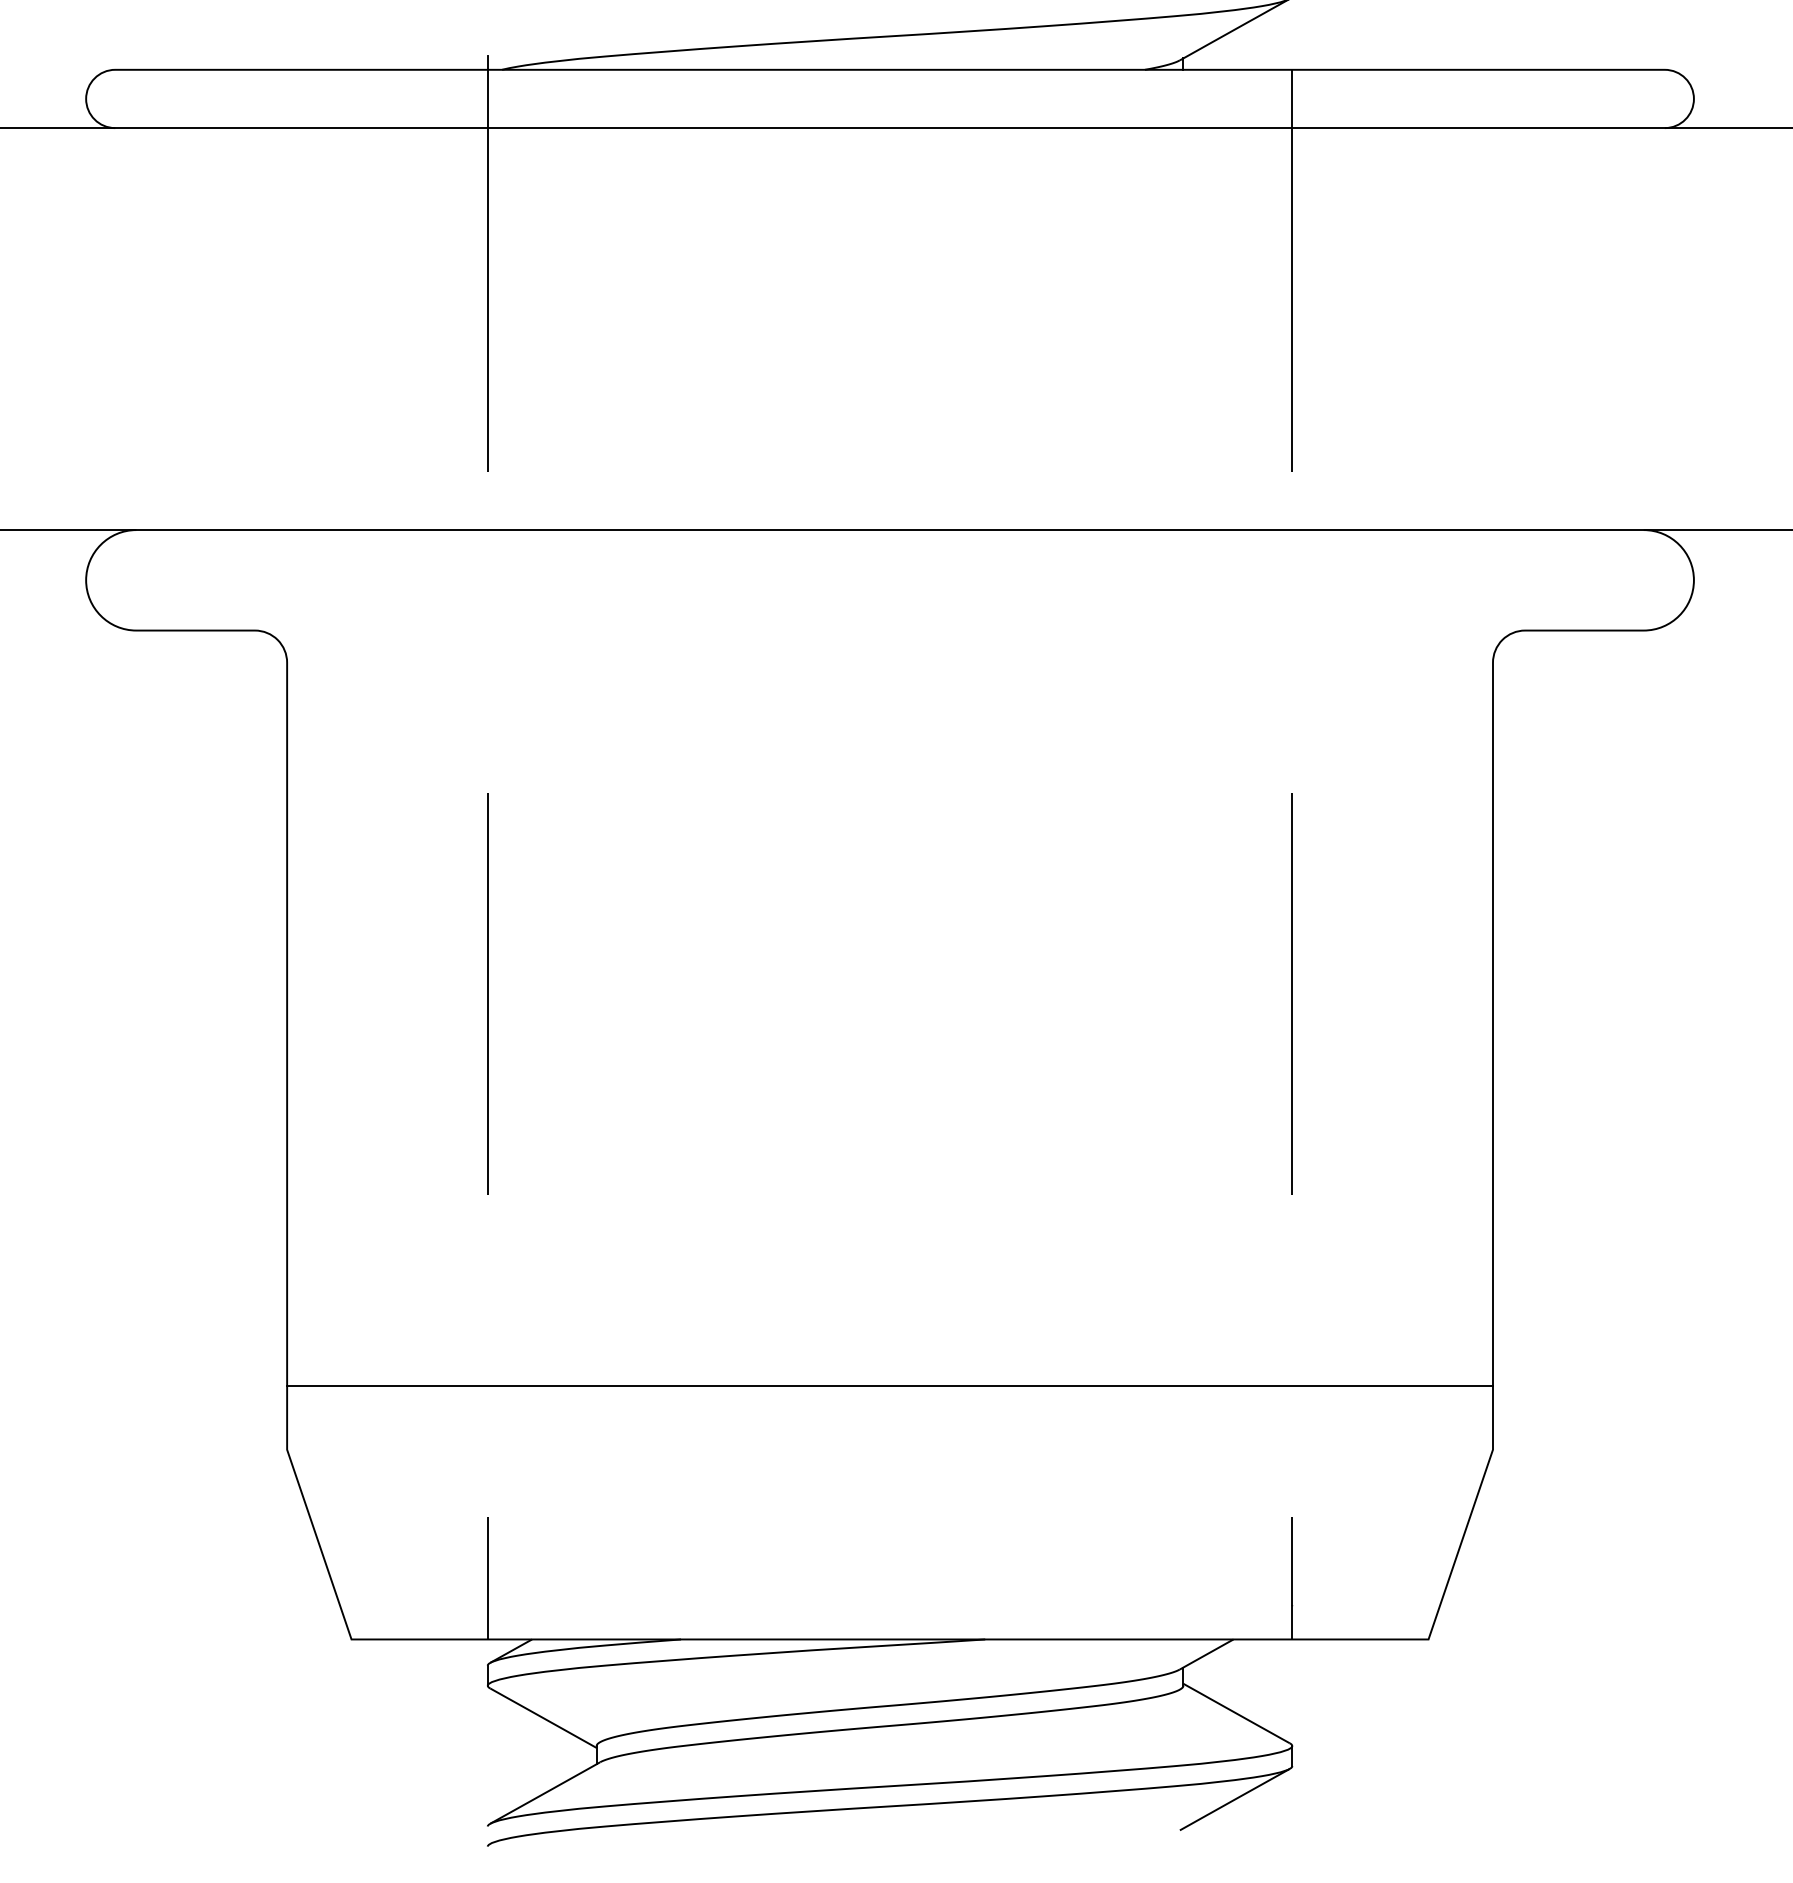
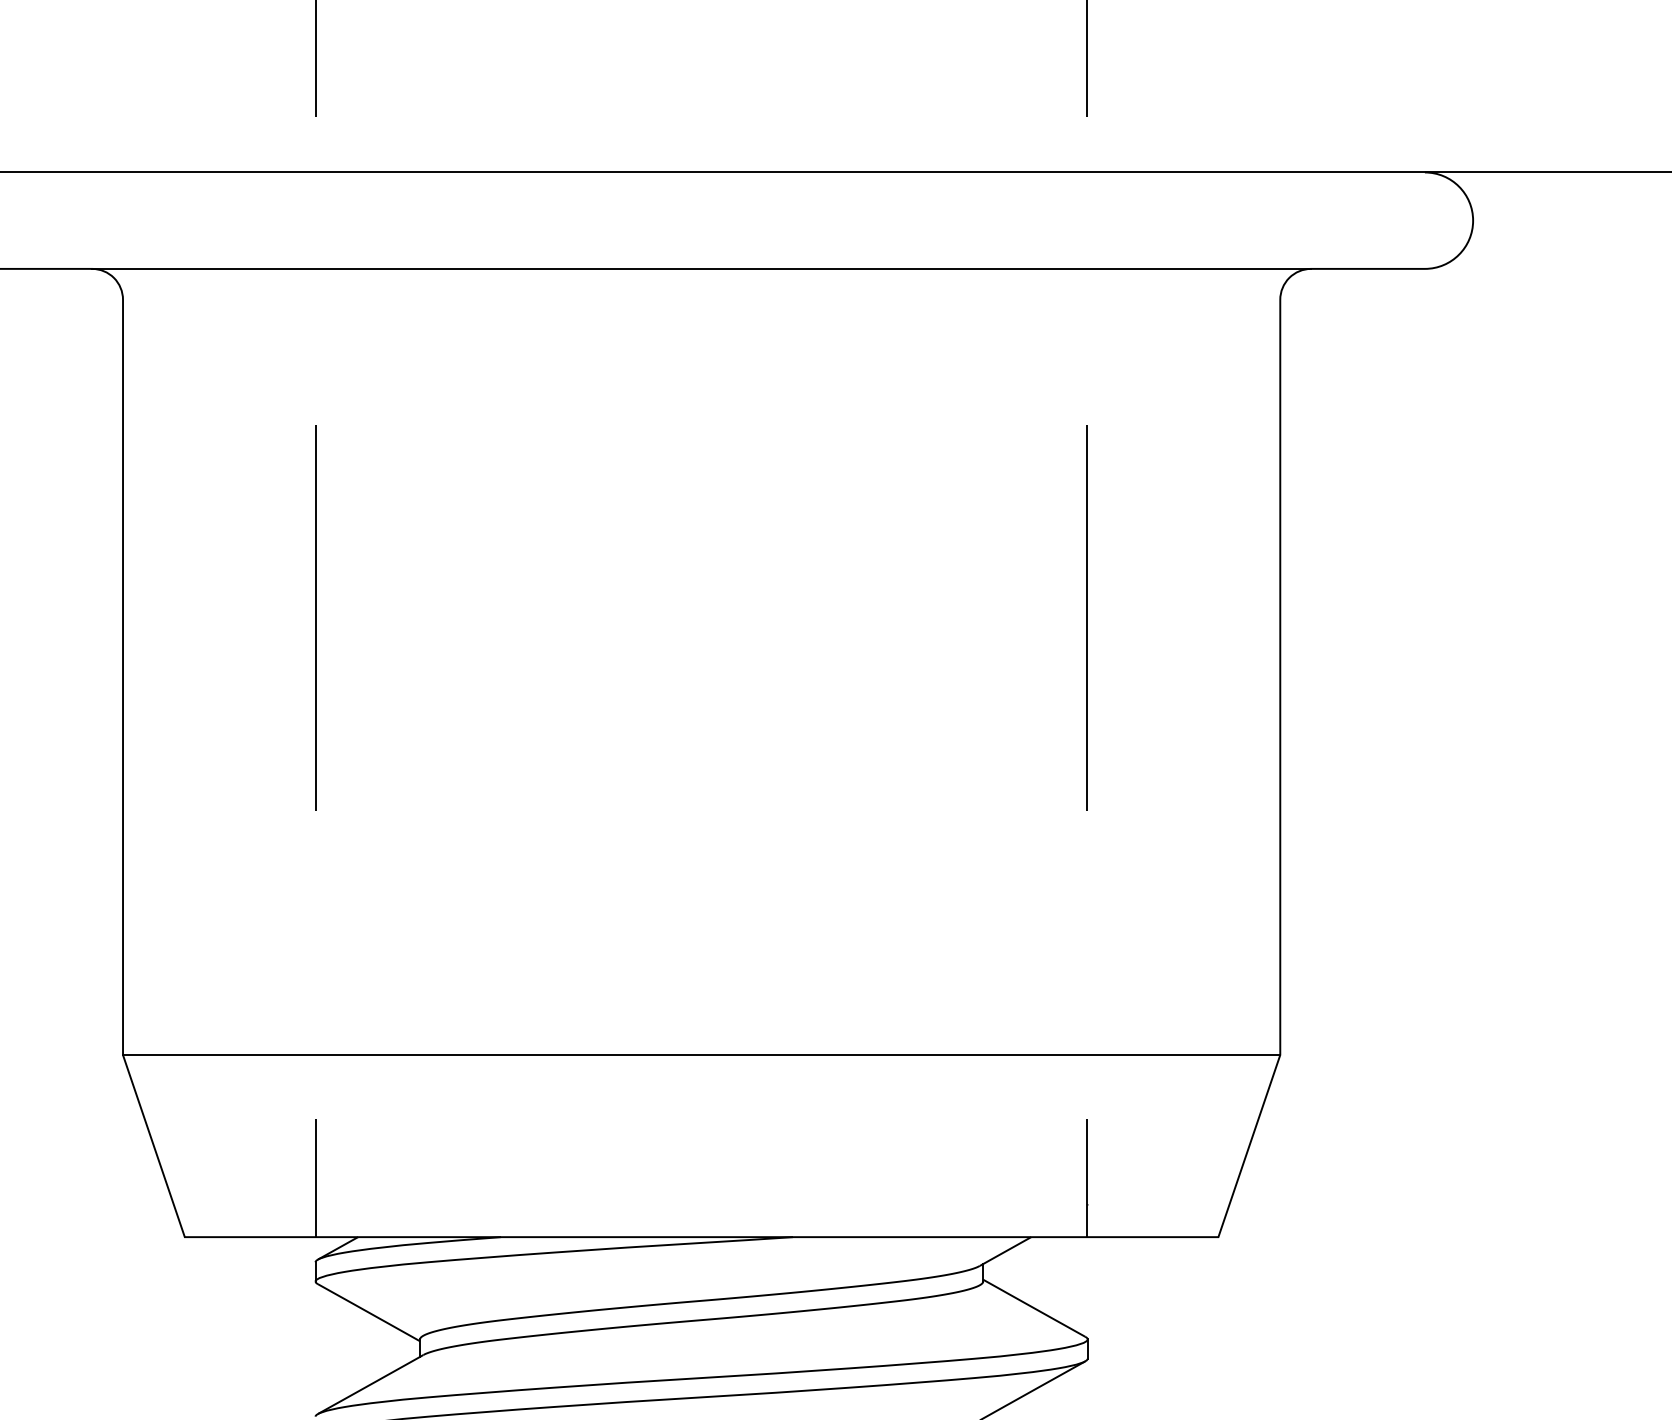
line: (889, 630) -> (701, 268), added
line: (889, 1385) -> (701, 1054), moved

